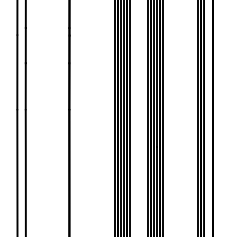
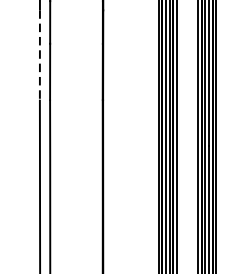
line: (17, 72) -> (40, 55), solid -> dashed

